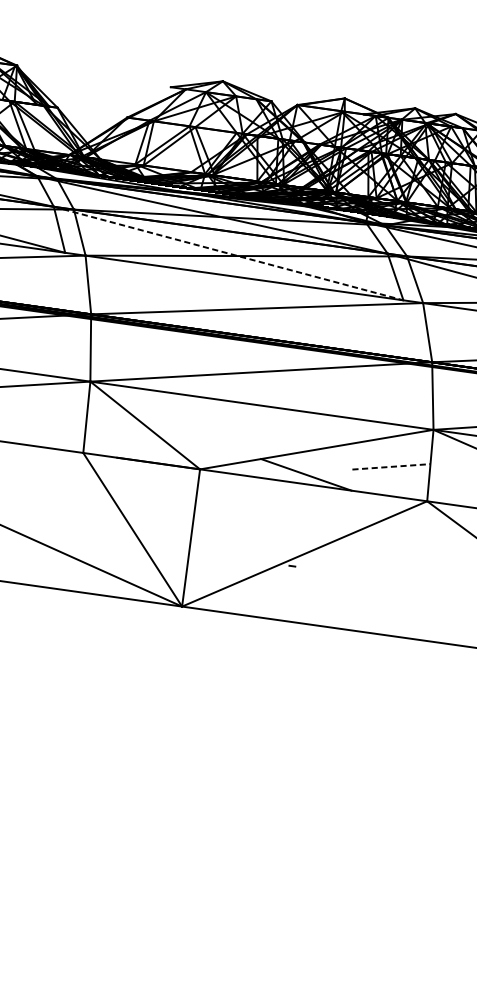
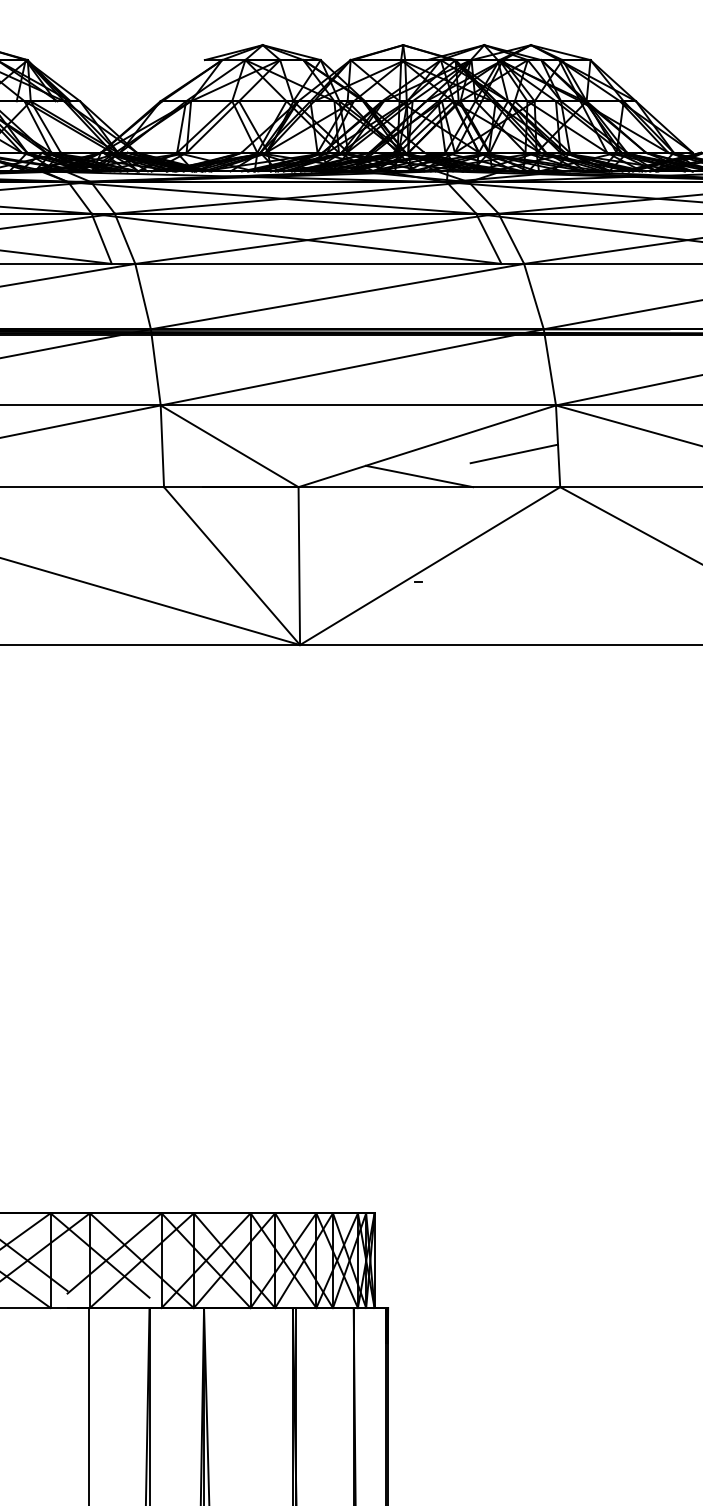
line: (229, 253) -> (297, 238), dashed -> solid
line: (391, 466) -> (514, 453), dashed -> solid

